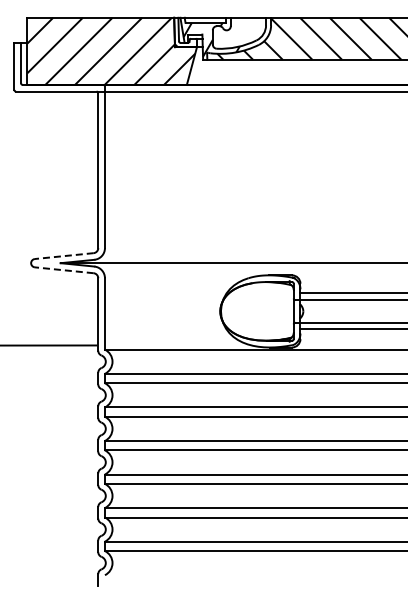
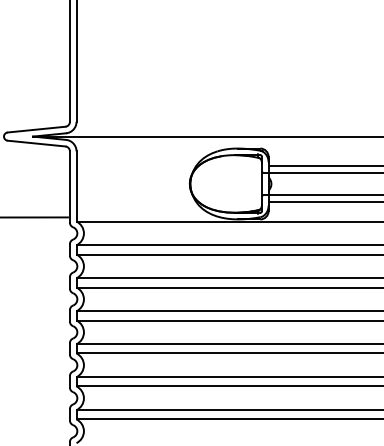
line: (64, 256) -> (36, 130), dashed -> solid
line: (64, 270) -> (36, 143), dashed -> solid

